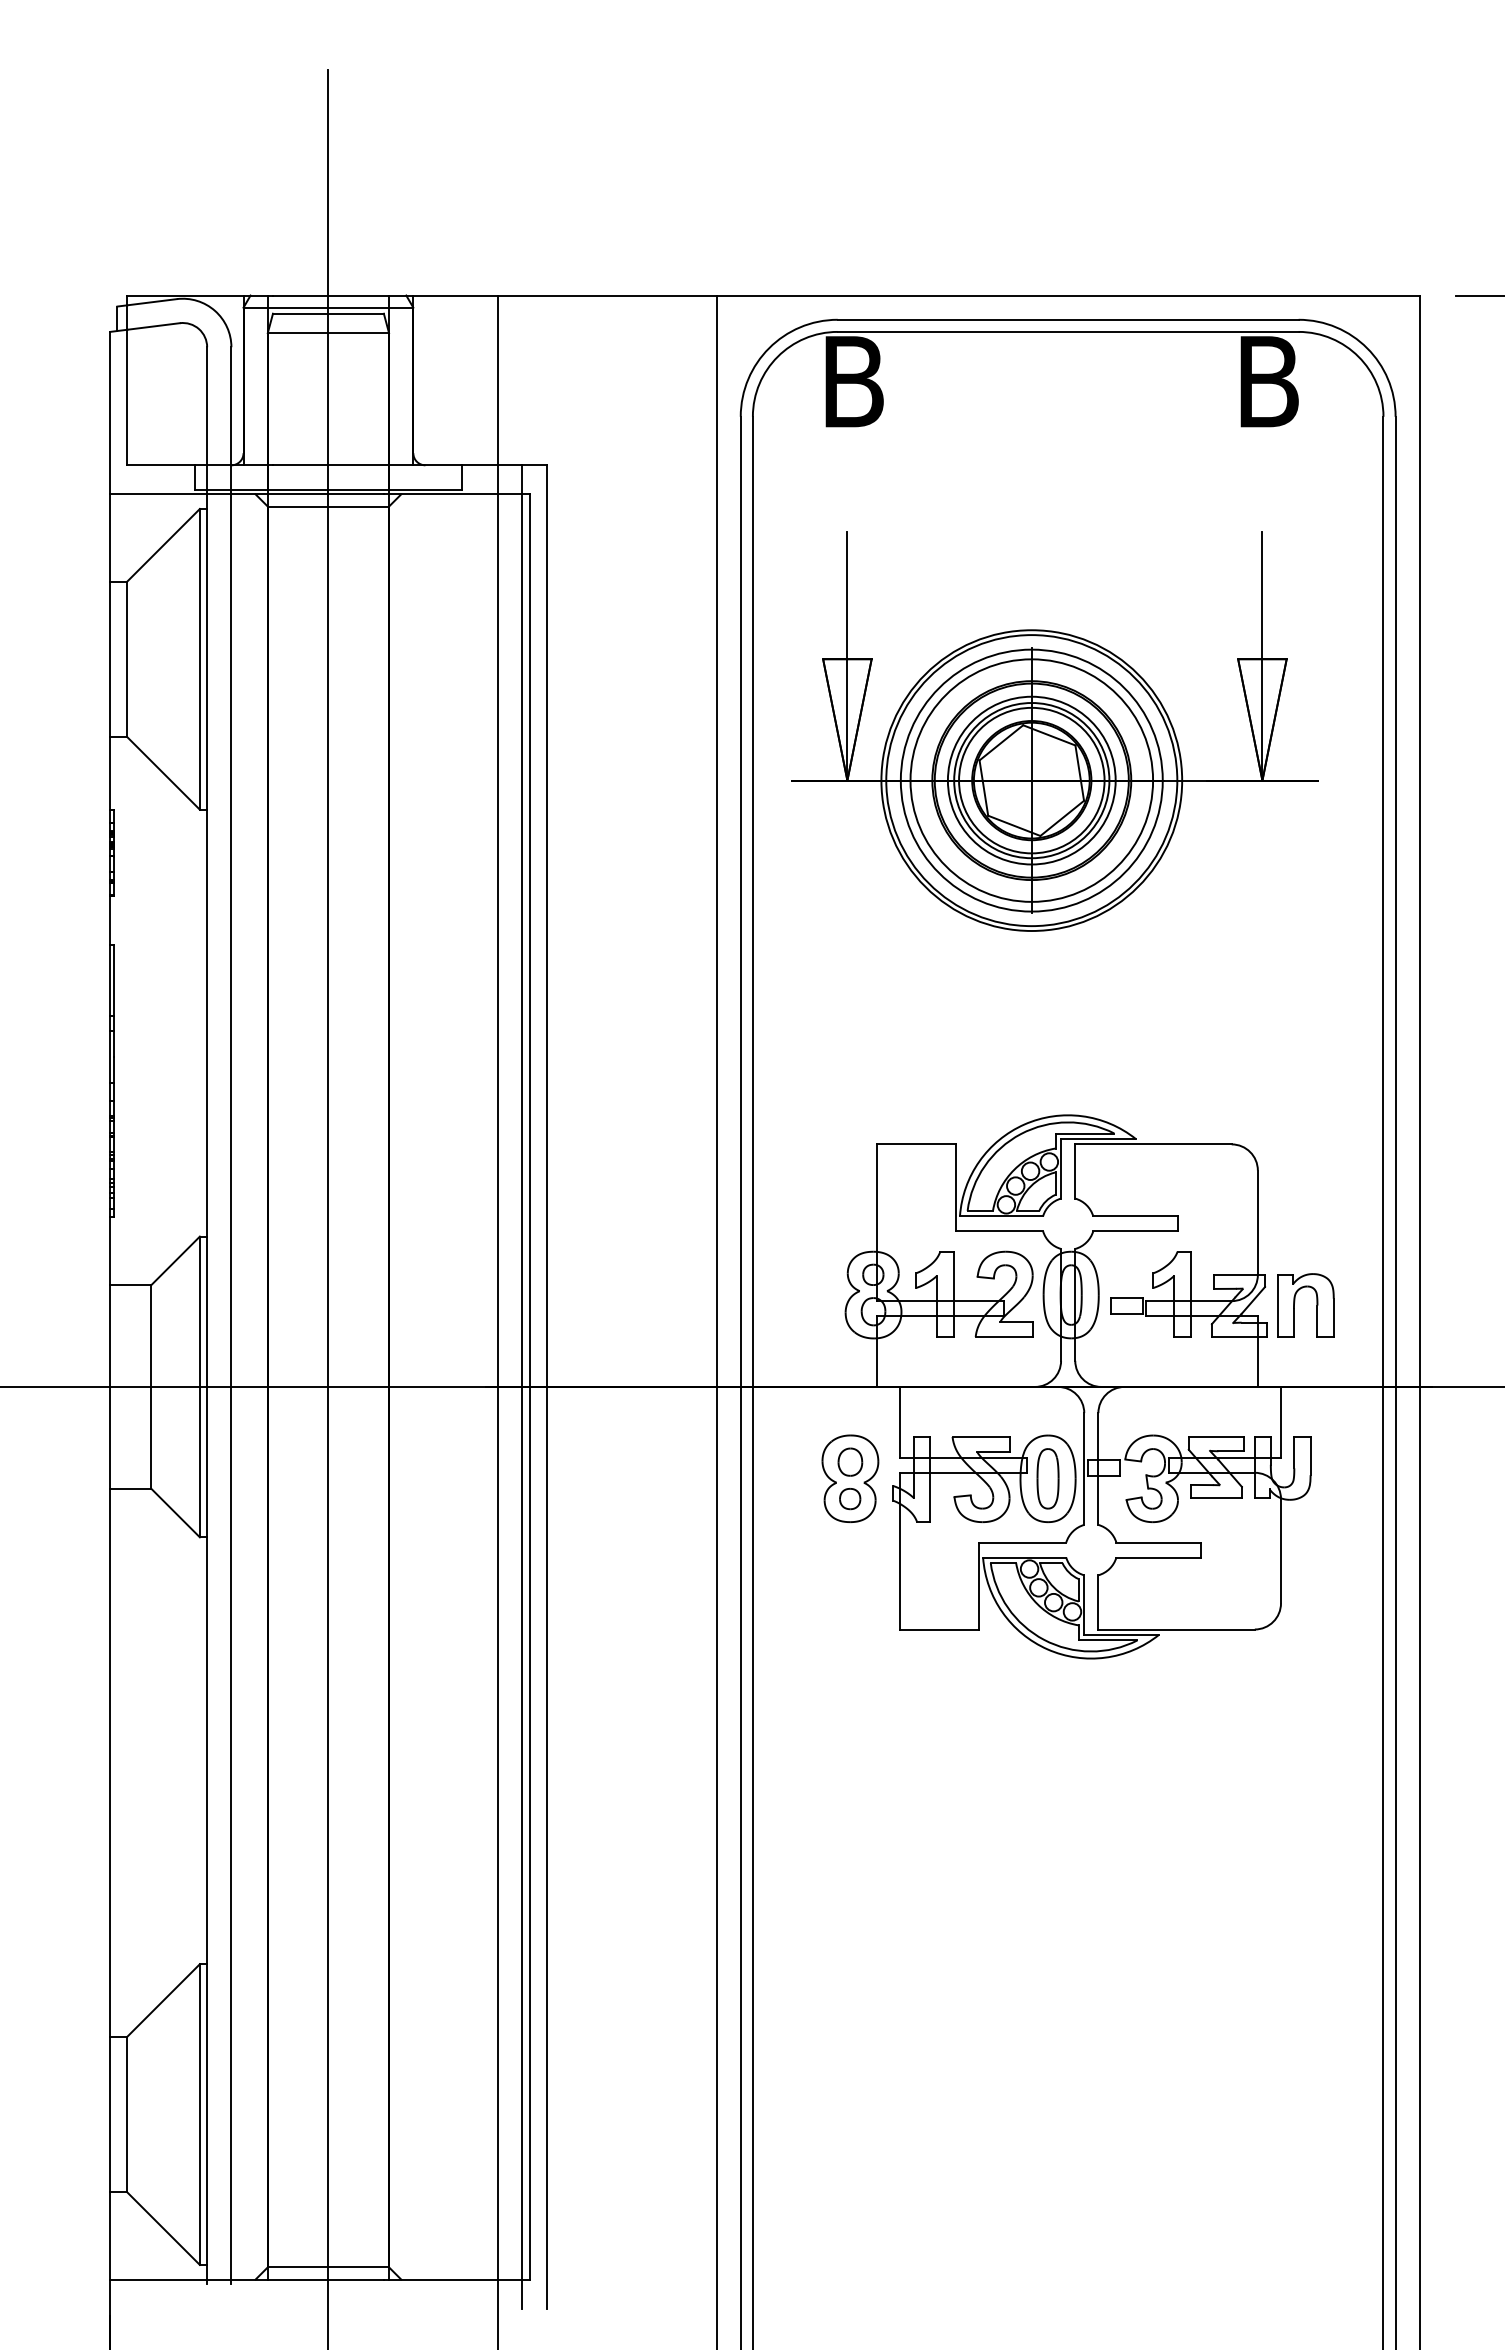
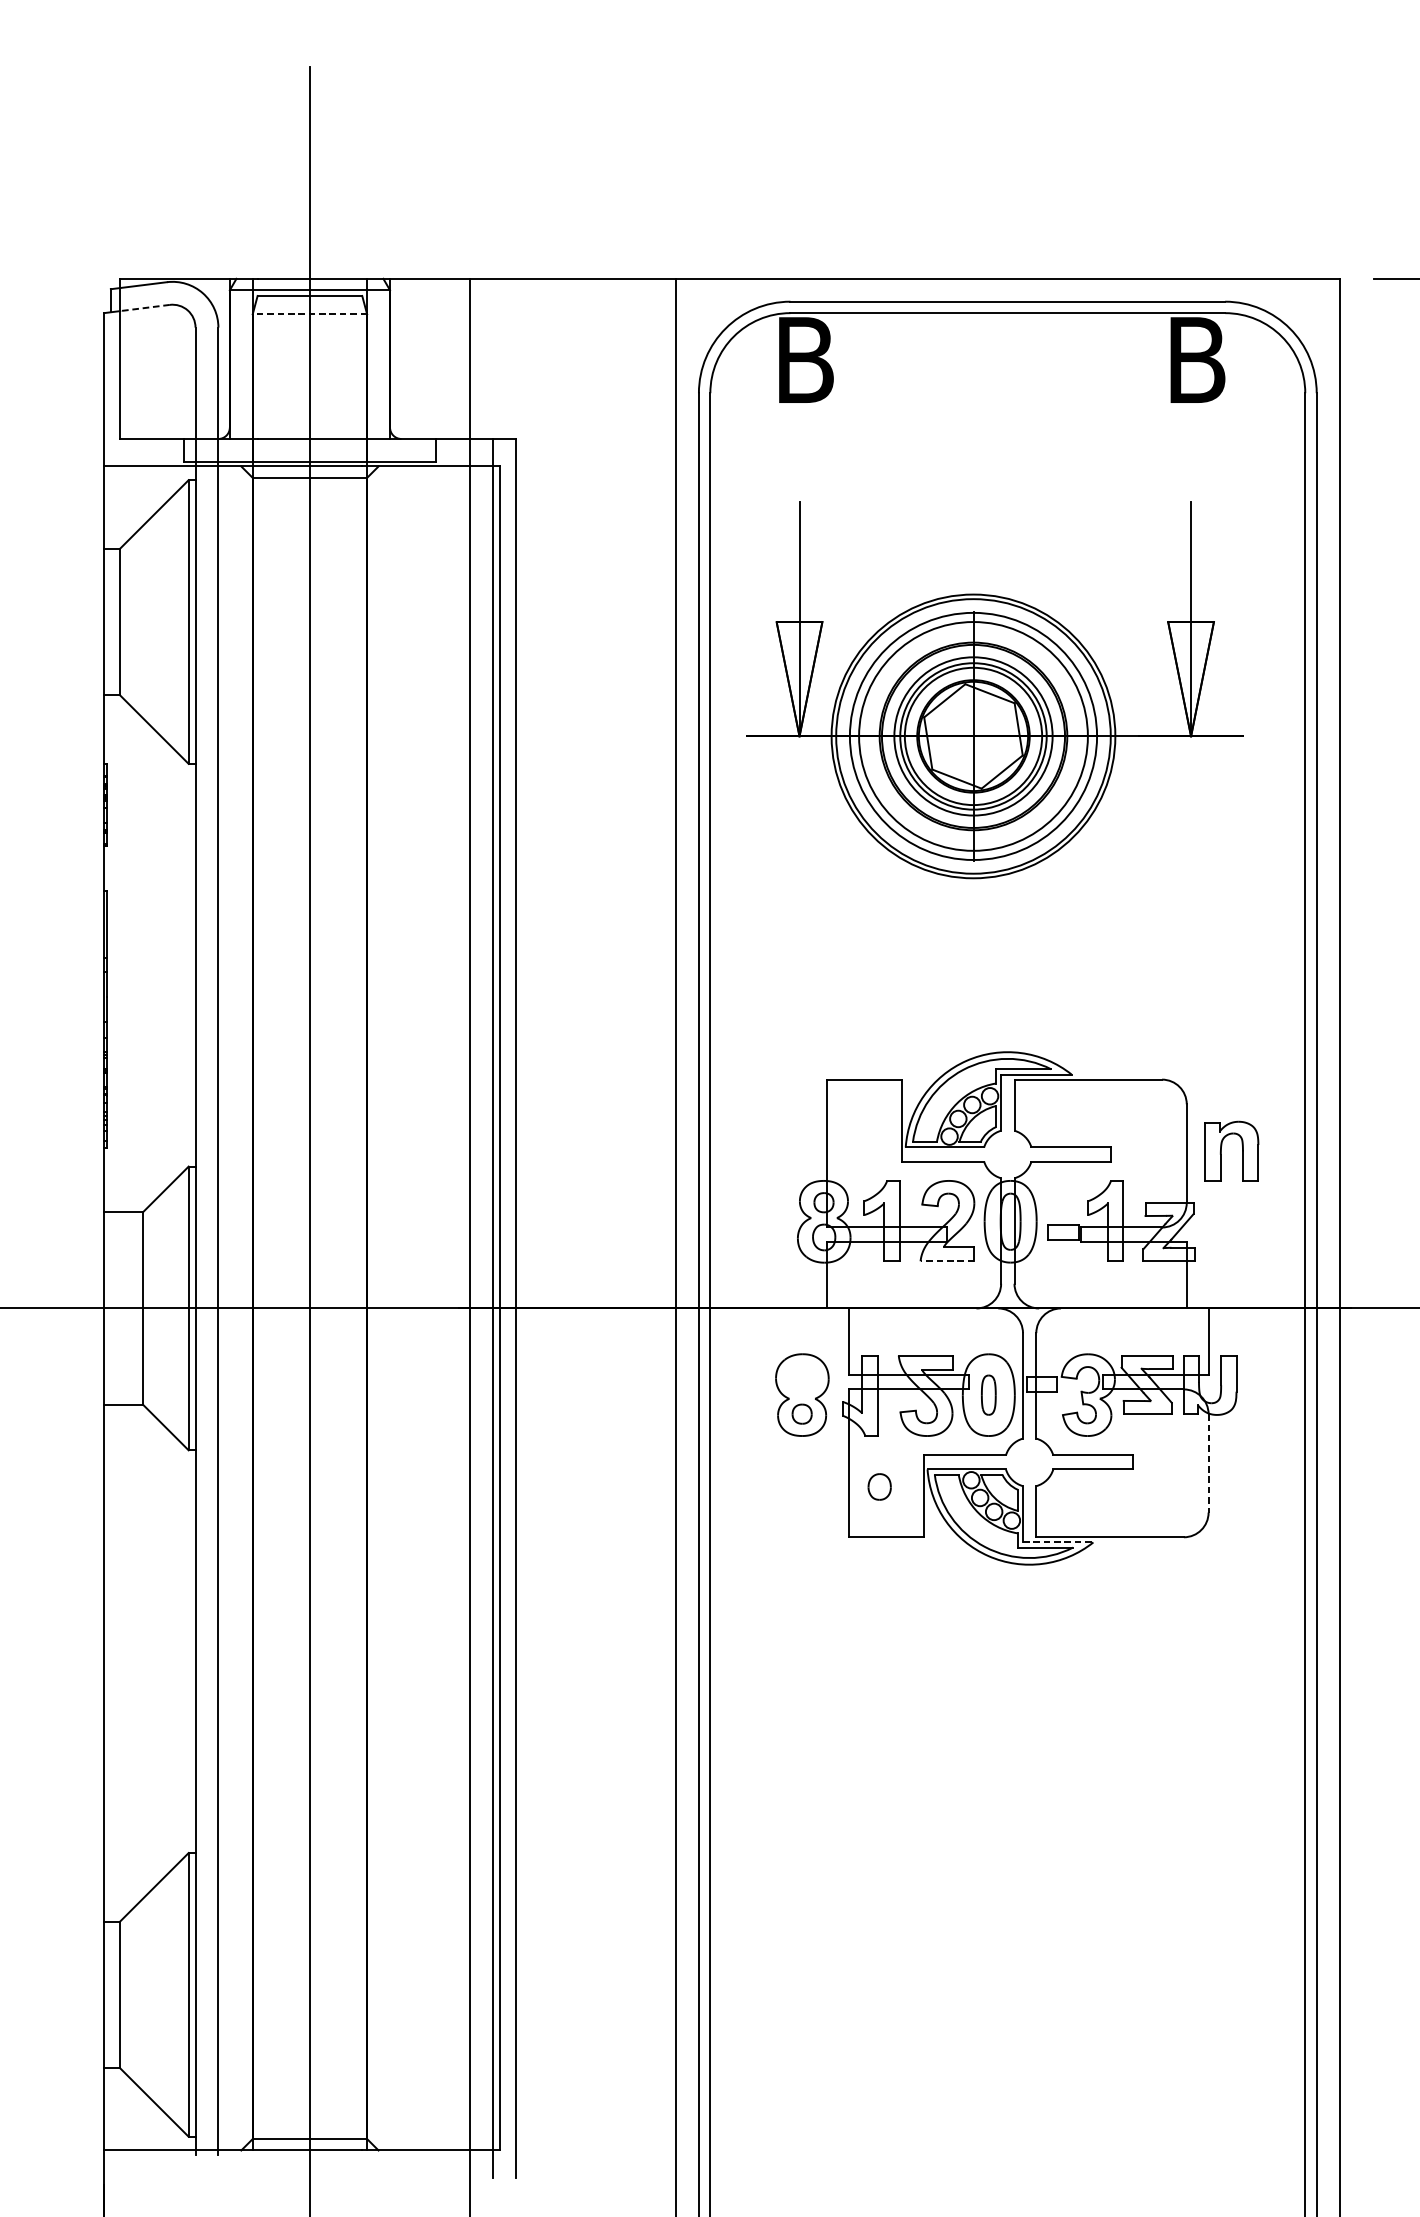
line: (153, 326) -> (144, 308), solid -> dashed
line: (328, 333) -> (309, 314), solid -> dashed
part: (1295, 1301) -> (1222, 1147), moved
line: (1003, 1336) -> (946, 1260), solid -> dashed
part: (850, 1461) -> (879, 1486), moved
part: (1047, 1478) -> (988, 1394), size x0.7
line: (1281, 1551) -> (1209, 1463), solid -> dashed
line: (1122, 1634) -> (1059, 1541), solid -> dashed

